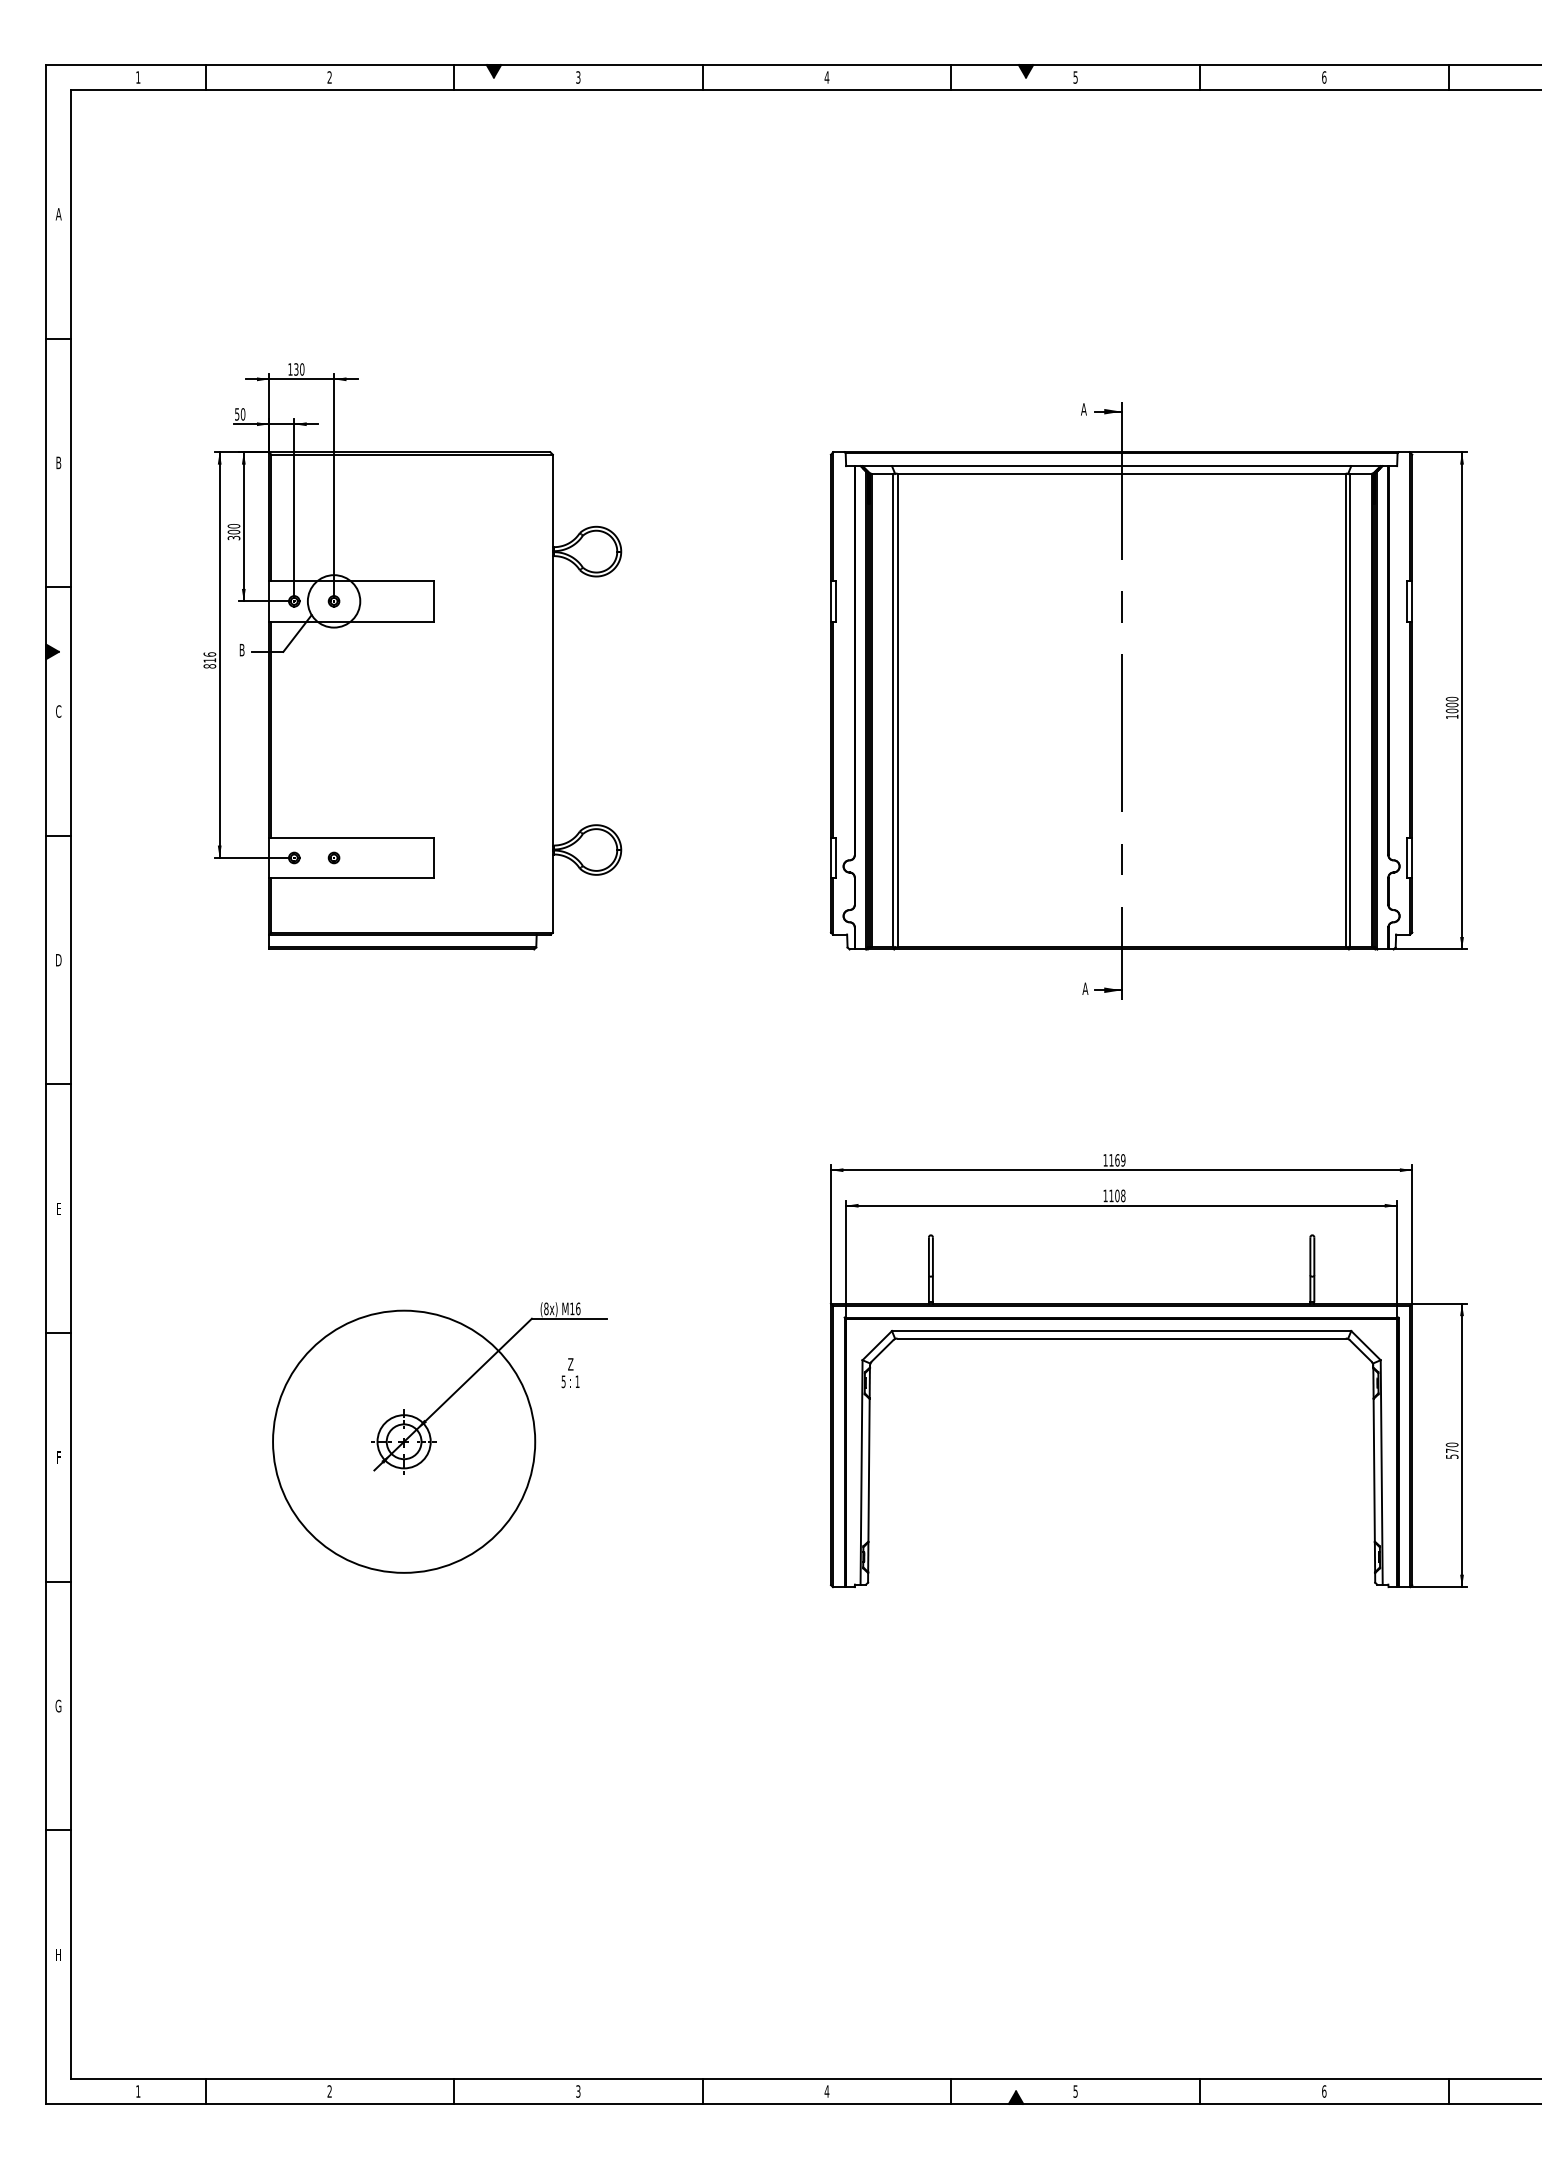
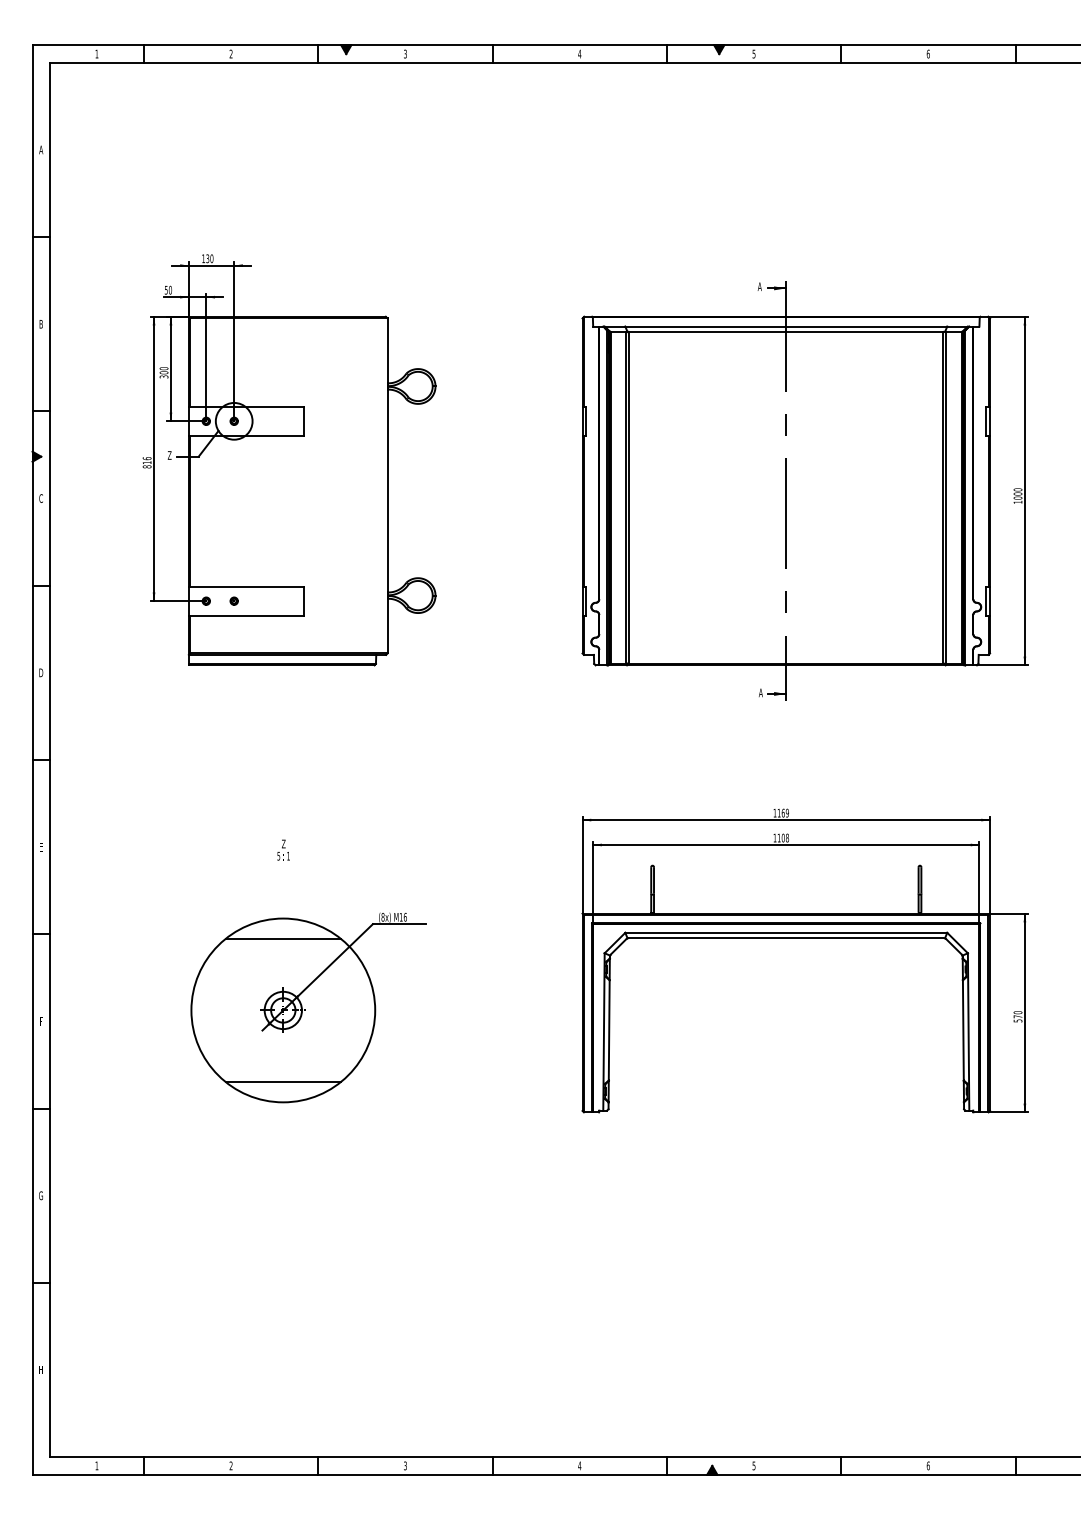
text: (241, 650) -> (169, 455), B -> Z
line: (403, 1339) -> (282, 938), added
text: (570, 1373) -> (283, 850), moved
line: (403, 1543) -> (282, 1081), added

